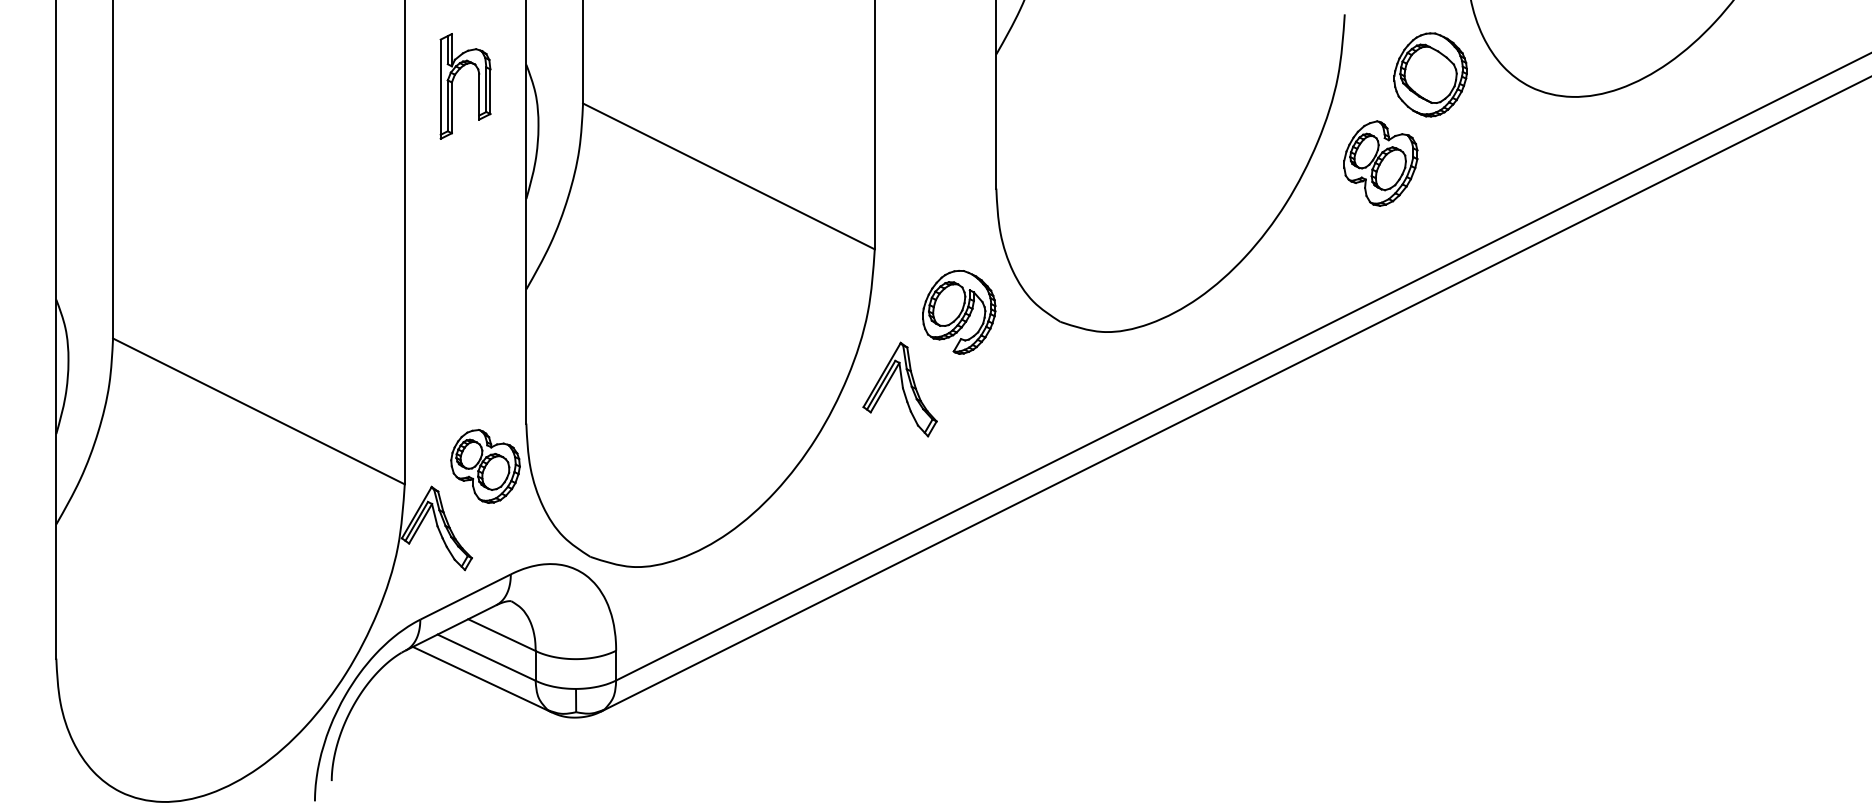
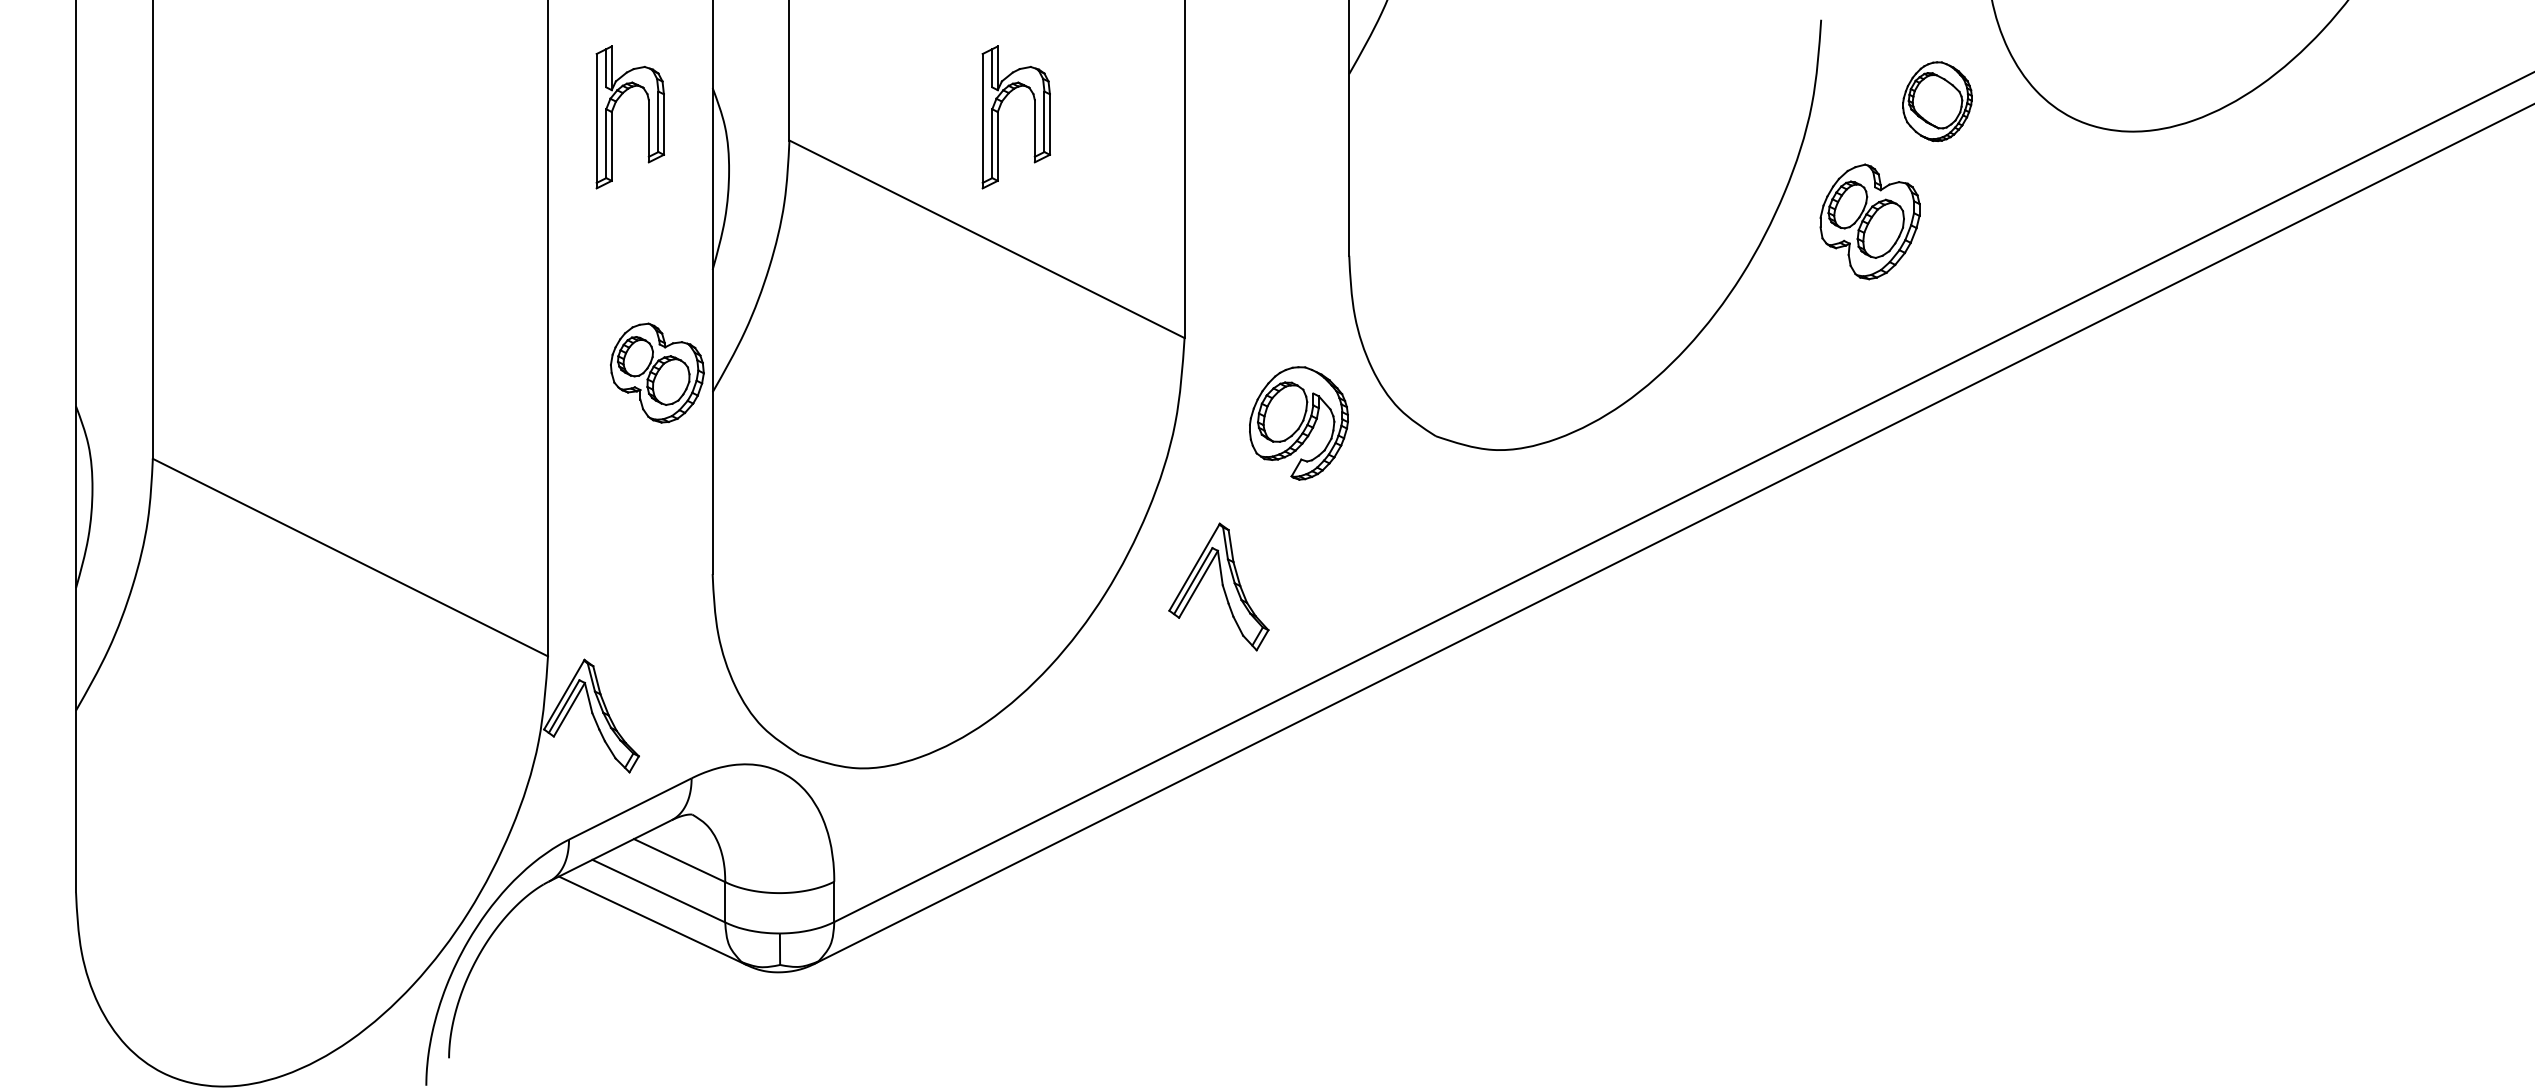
part: (1430, 74) -> (1937, 101), size x0.7
part: (737, 86) -> (998, 117), added
part: (899, 389) -> (1218, 586), moved
part: (485, 465) -> (657, 372), moved

